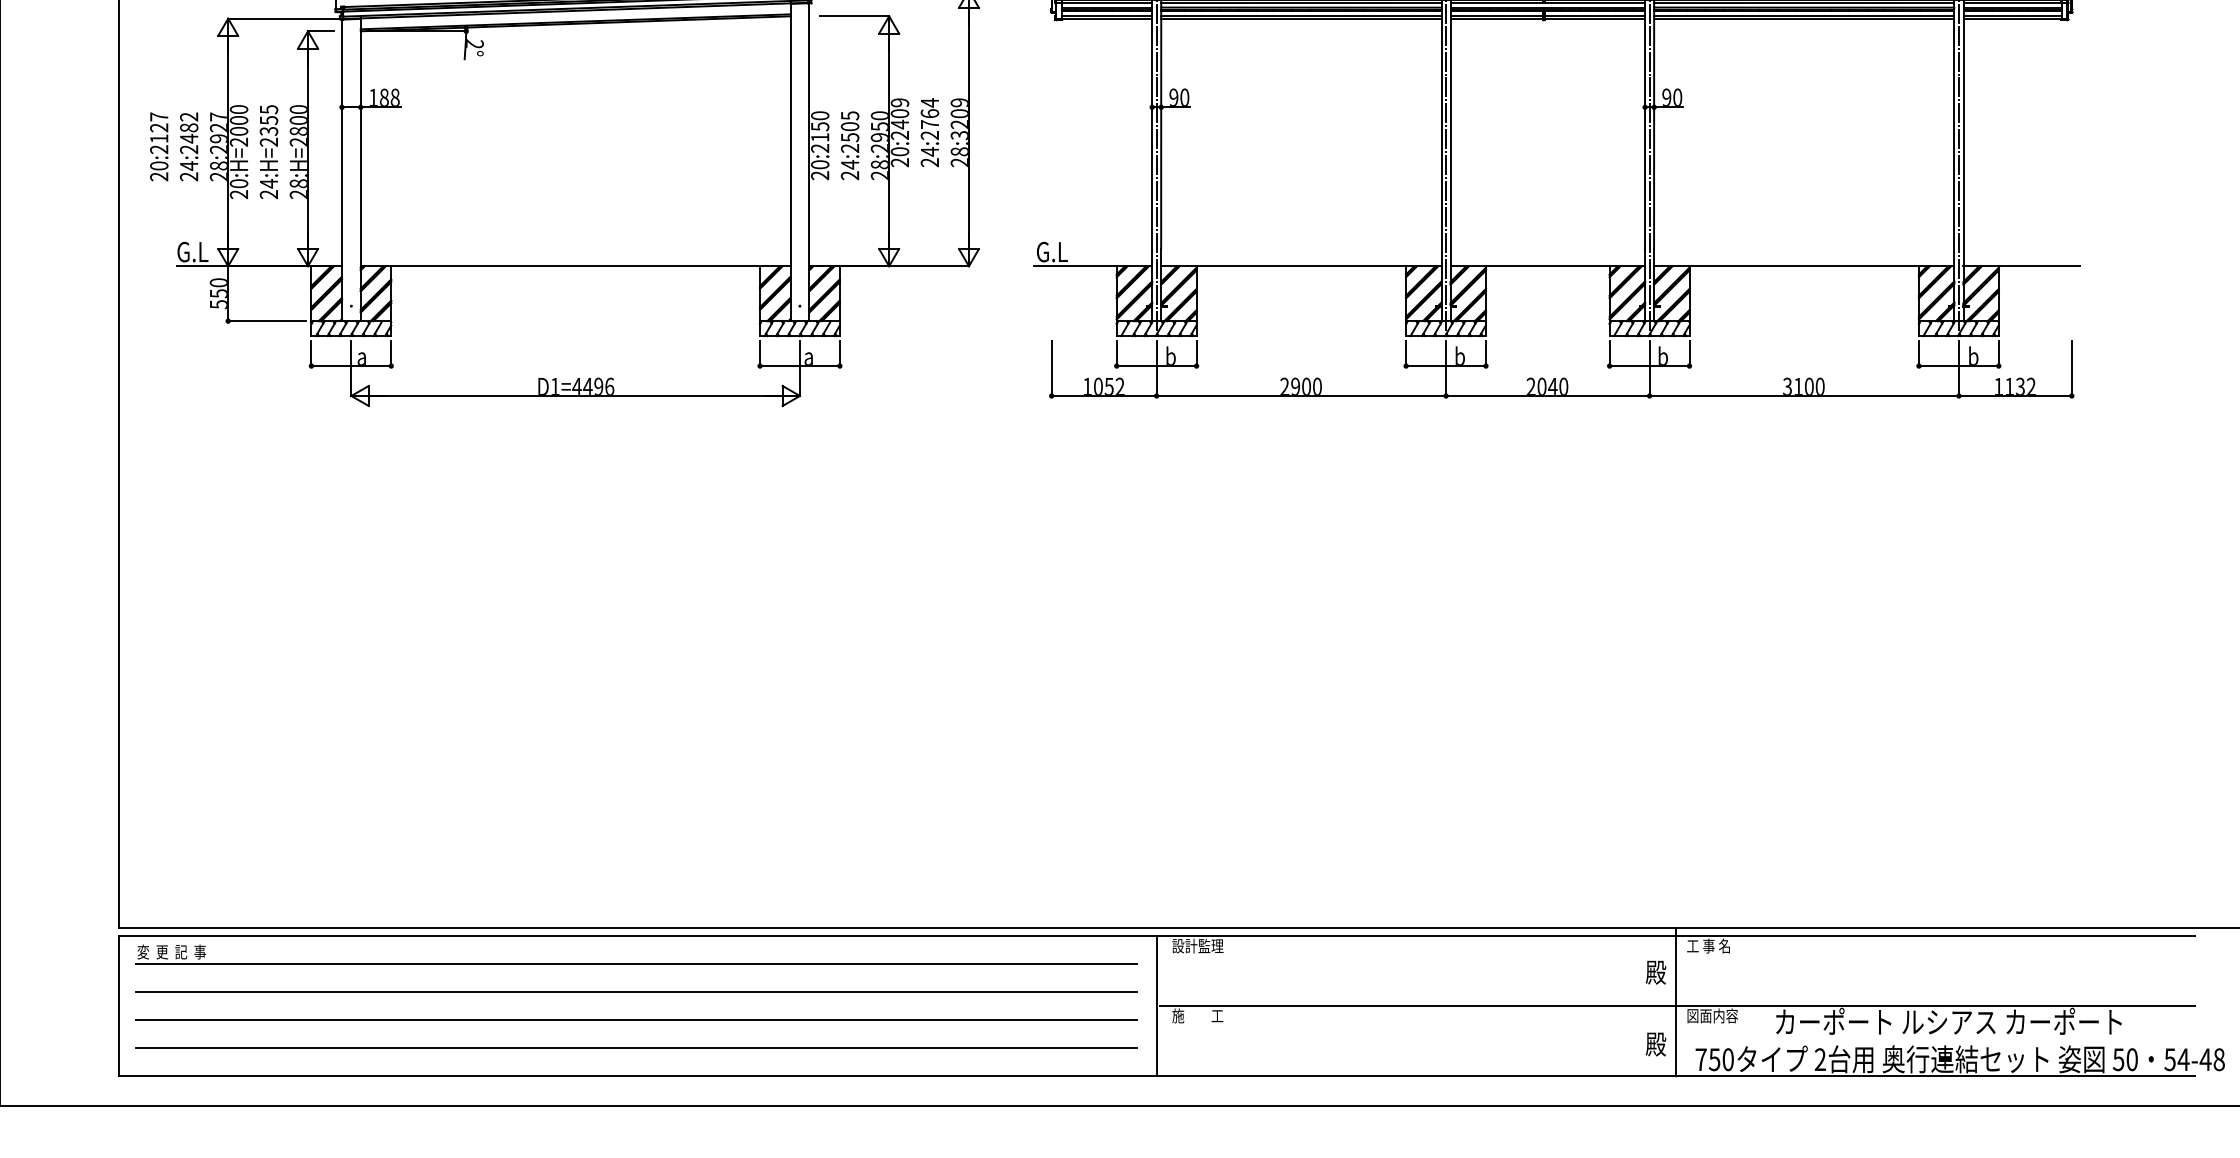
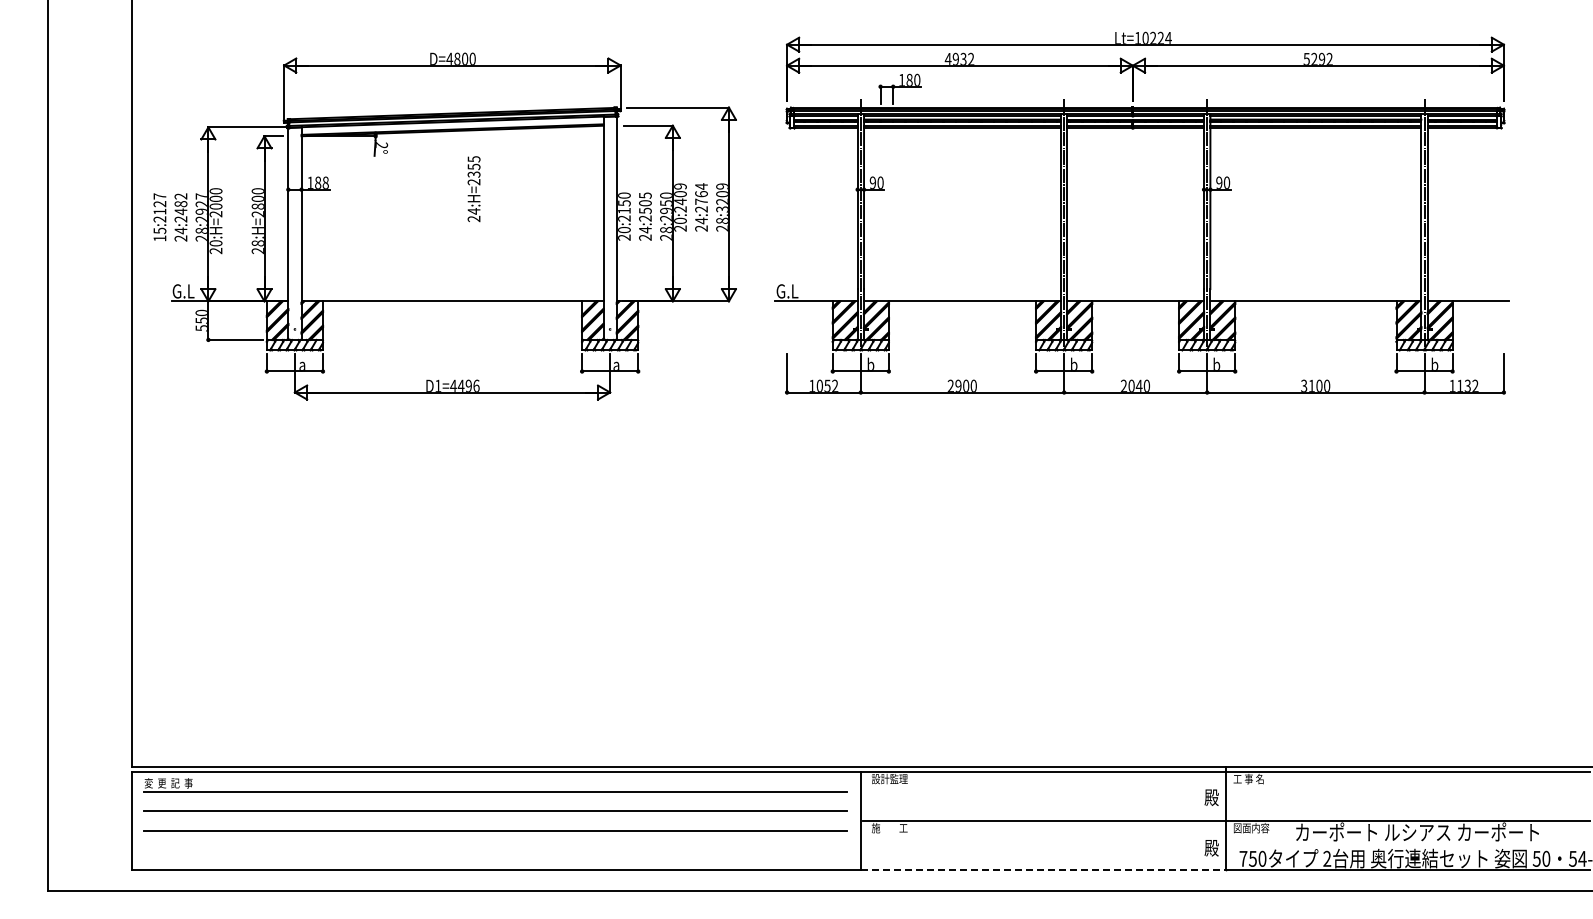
text: (268, 152) -> (473, 189), moved
text: (158, 171) -> (159, 234), 20:2127 -> 15:2127
line: (636, 1047) -> (495, 850), removed
line: (1416, 1076) -> (1043, 870), solid -> dashed

